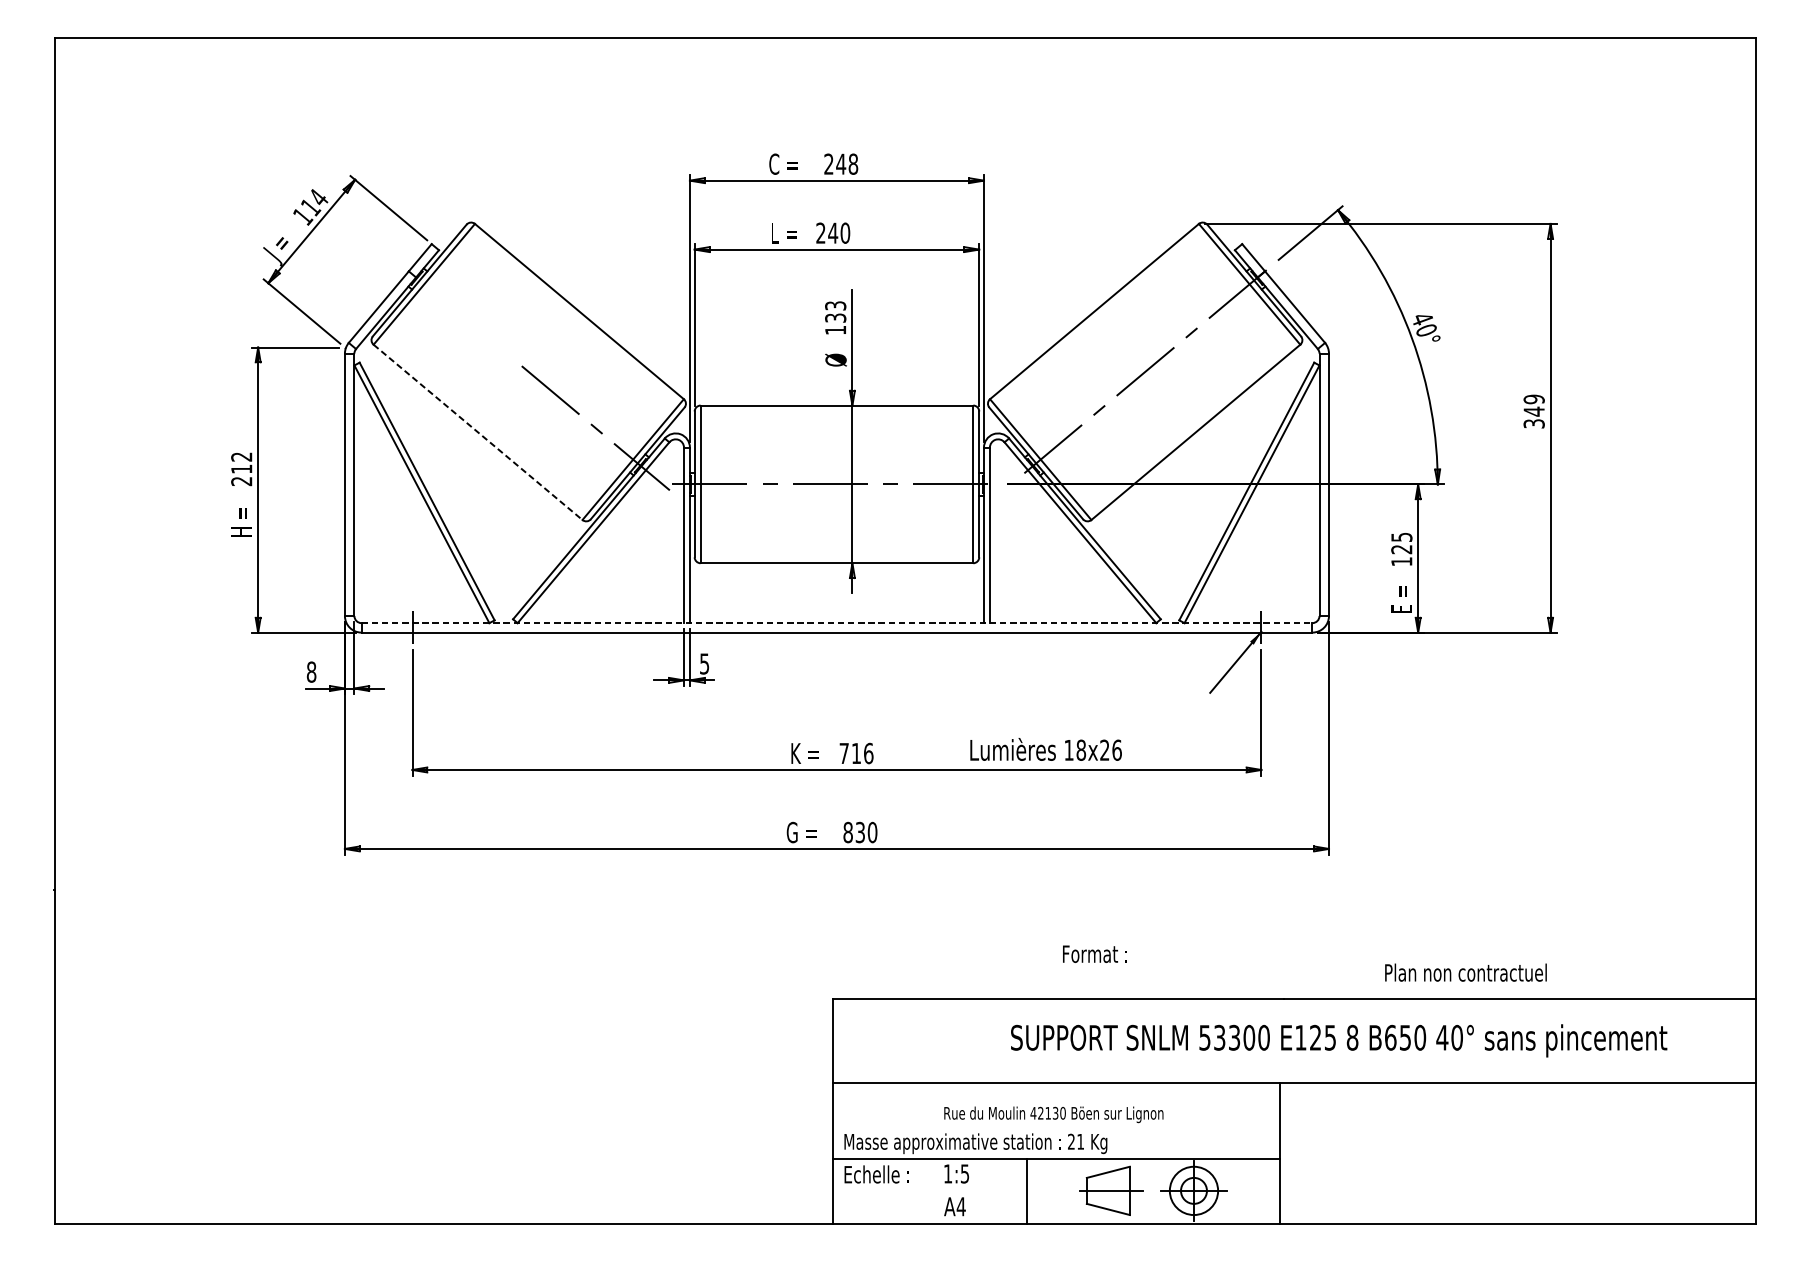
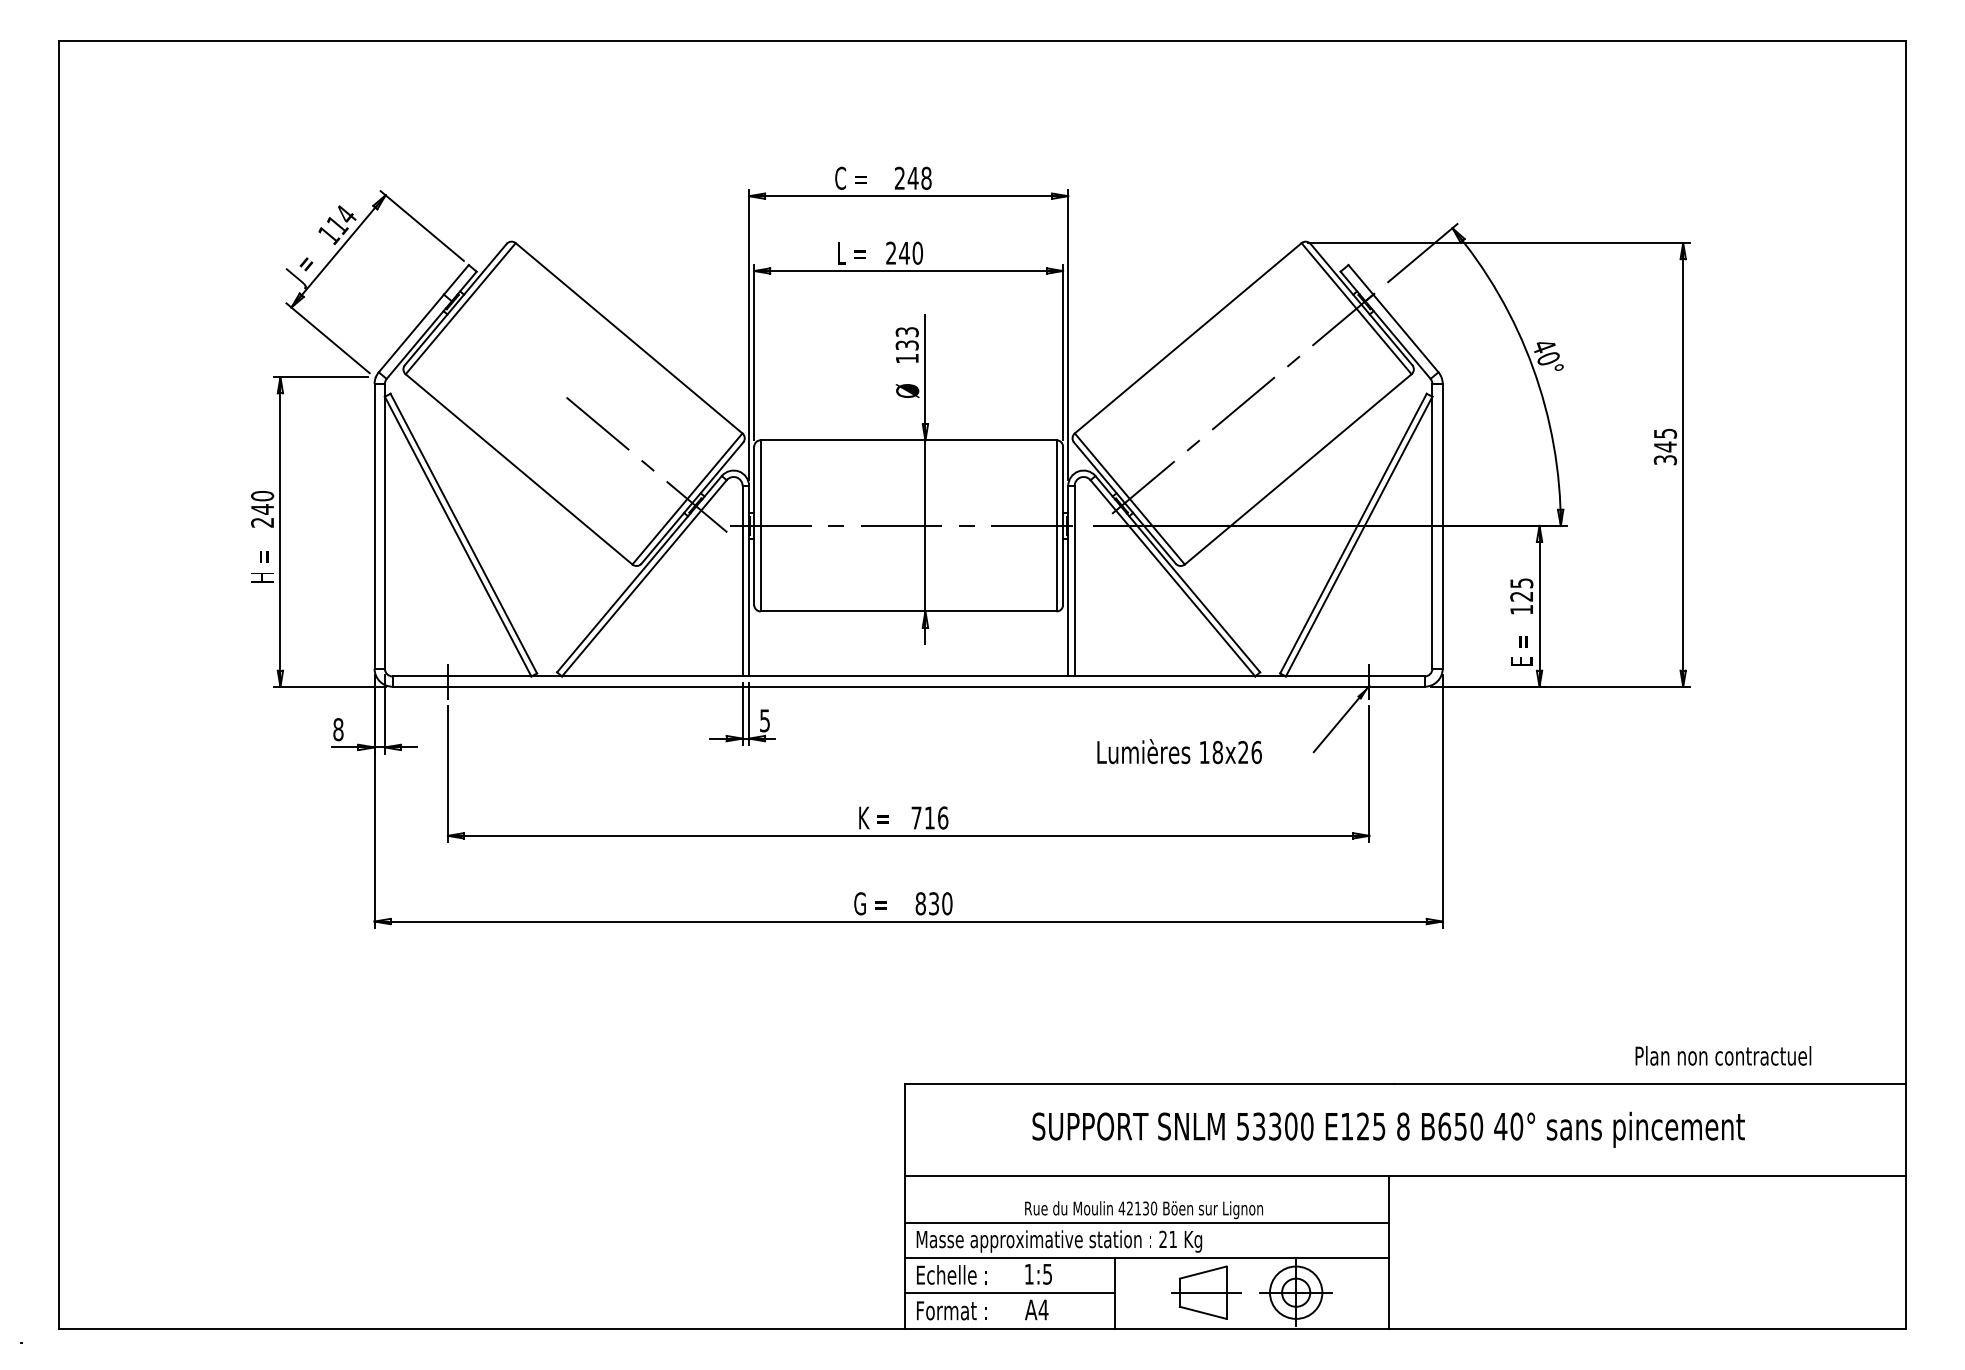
text: (1533, 399) -> (1664, 433), 349 -> 345
line: (478, 432) -> (519, 469), dashed -> solid
text: (241, 462) -> (262, 502), 212 -> 240
line: (837, 623) -> (909, 676), dashed -> solid
text: (1045, 749) -> (1179, 751), moved
text: (1094, 953) -> (951, 1310), moved
text: (1466, 972) -> (1723, 1055), moved
text: (1338, 1040) -> (1388, 1129), moved
line: (1056, 1126) -> (1146, 1222), added
line: (929, 1191) -> (1009, 1293), added

